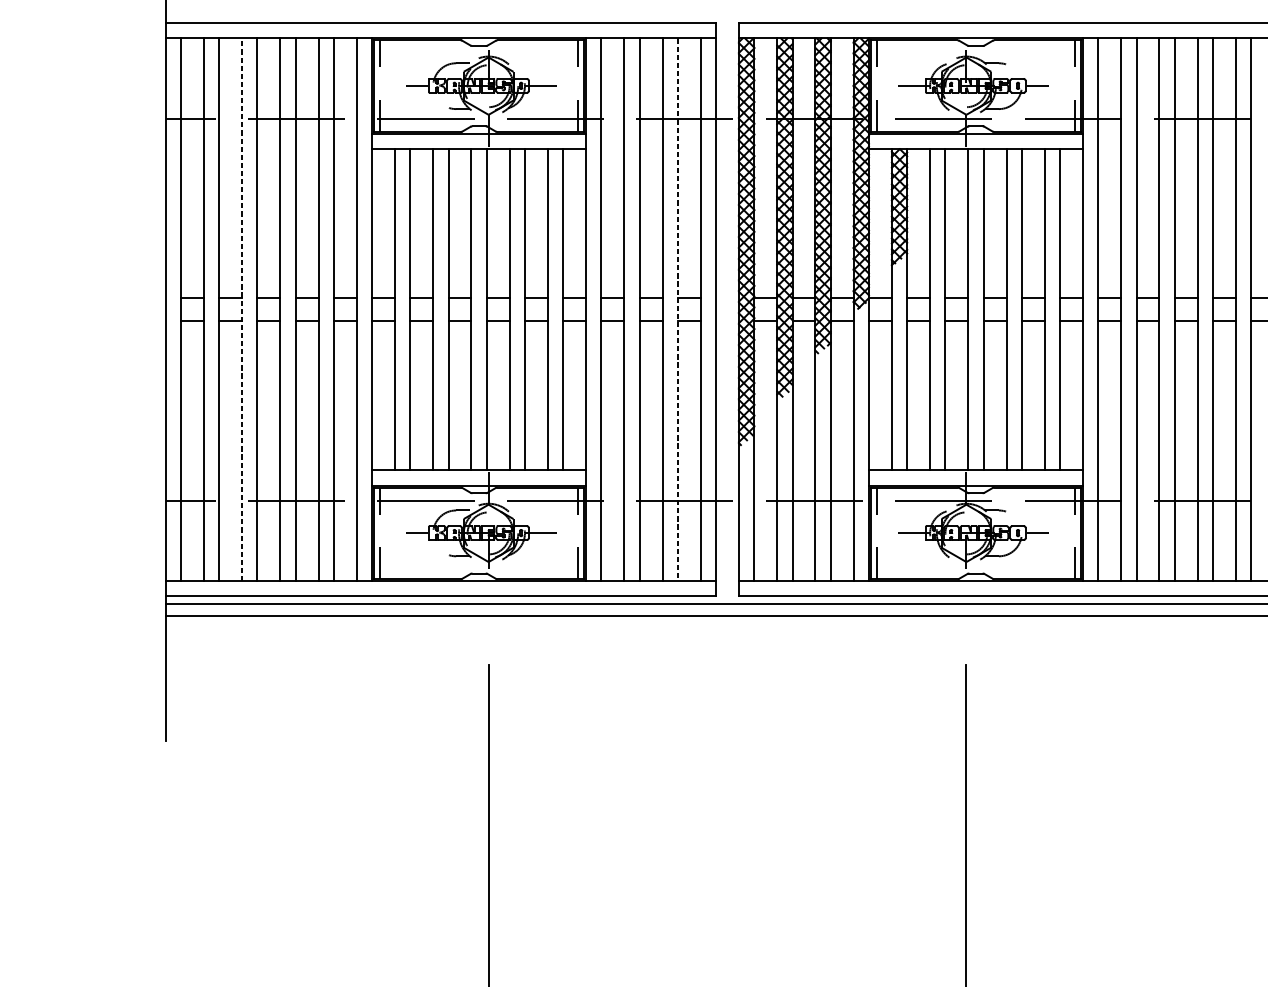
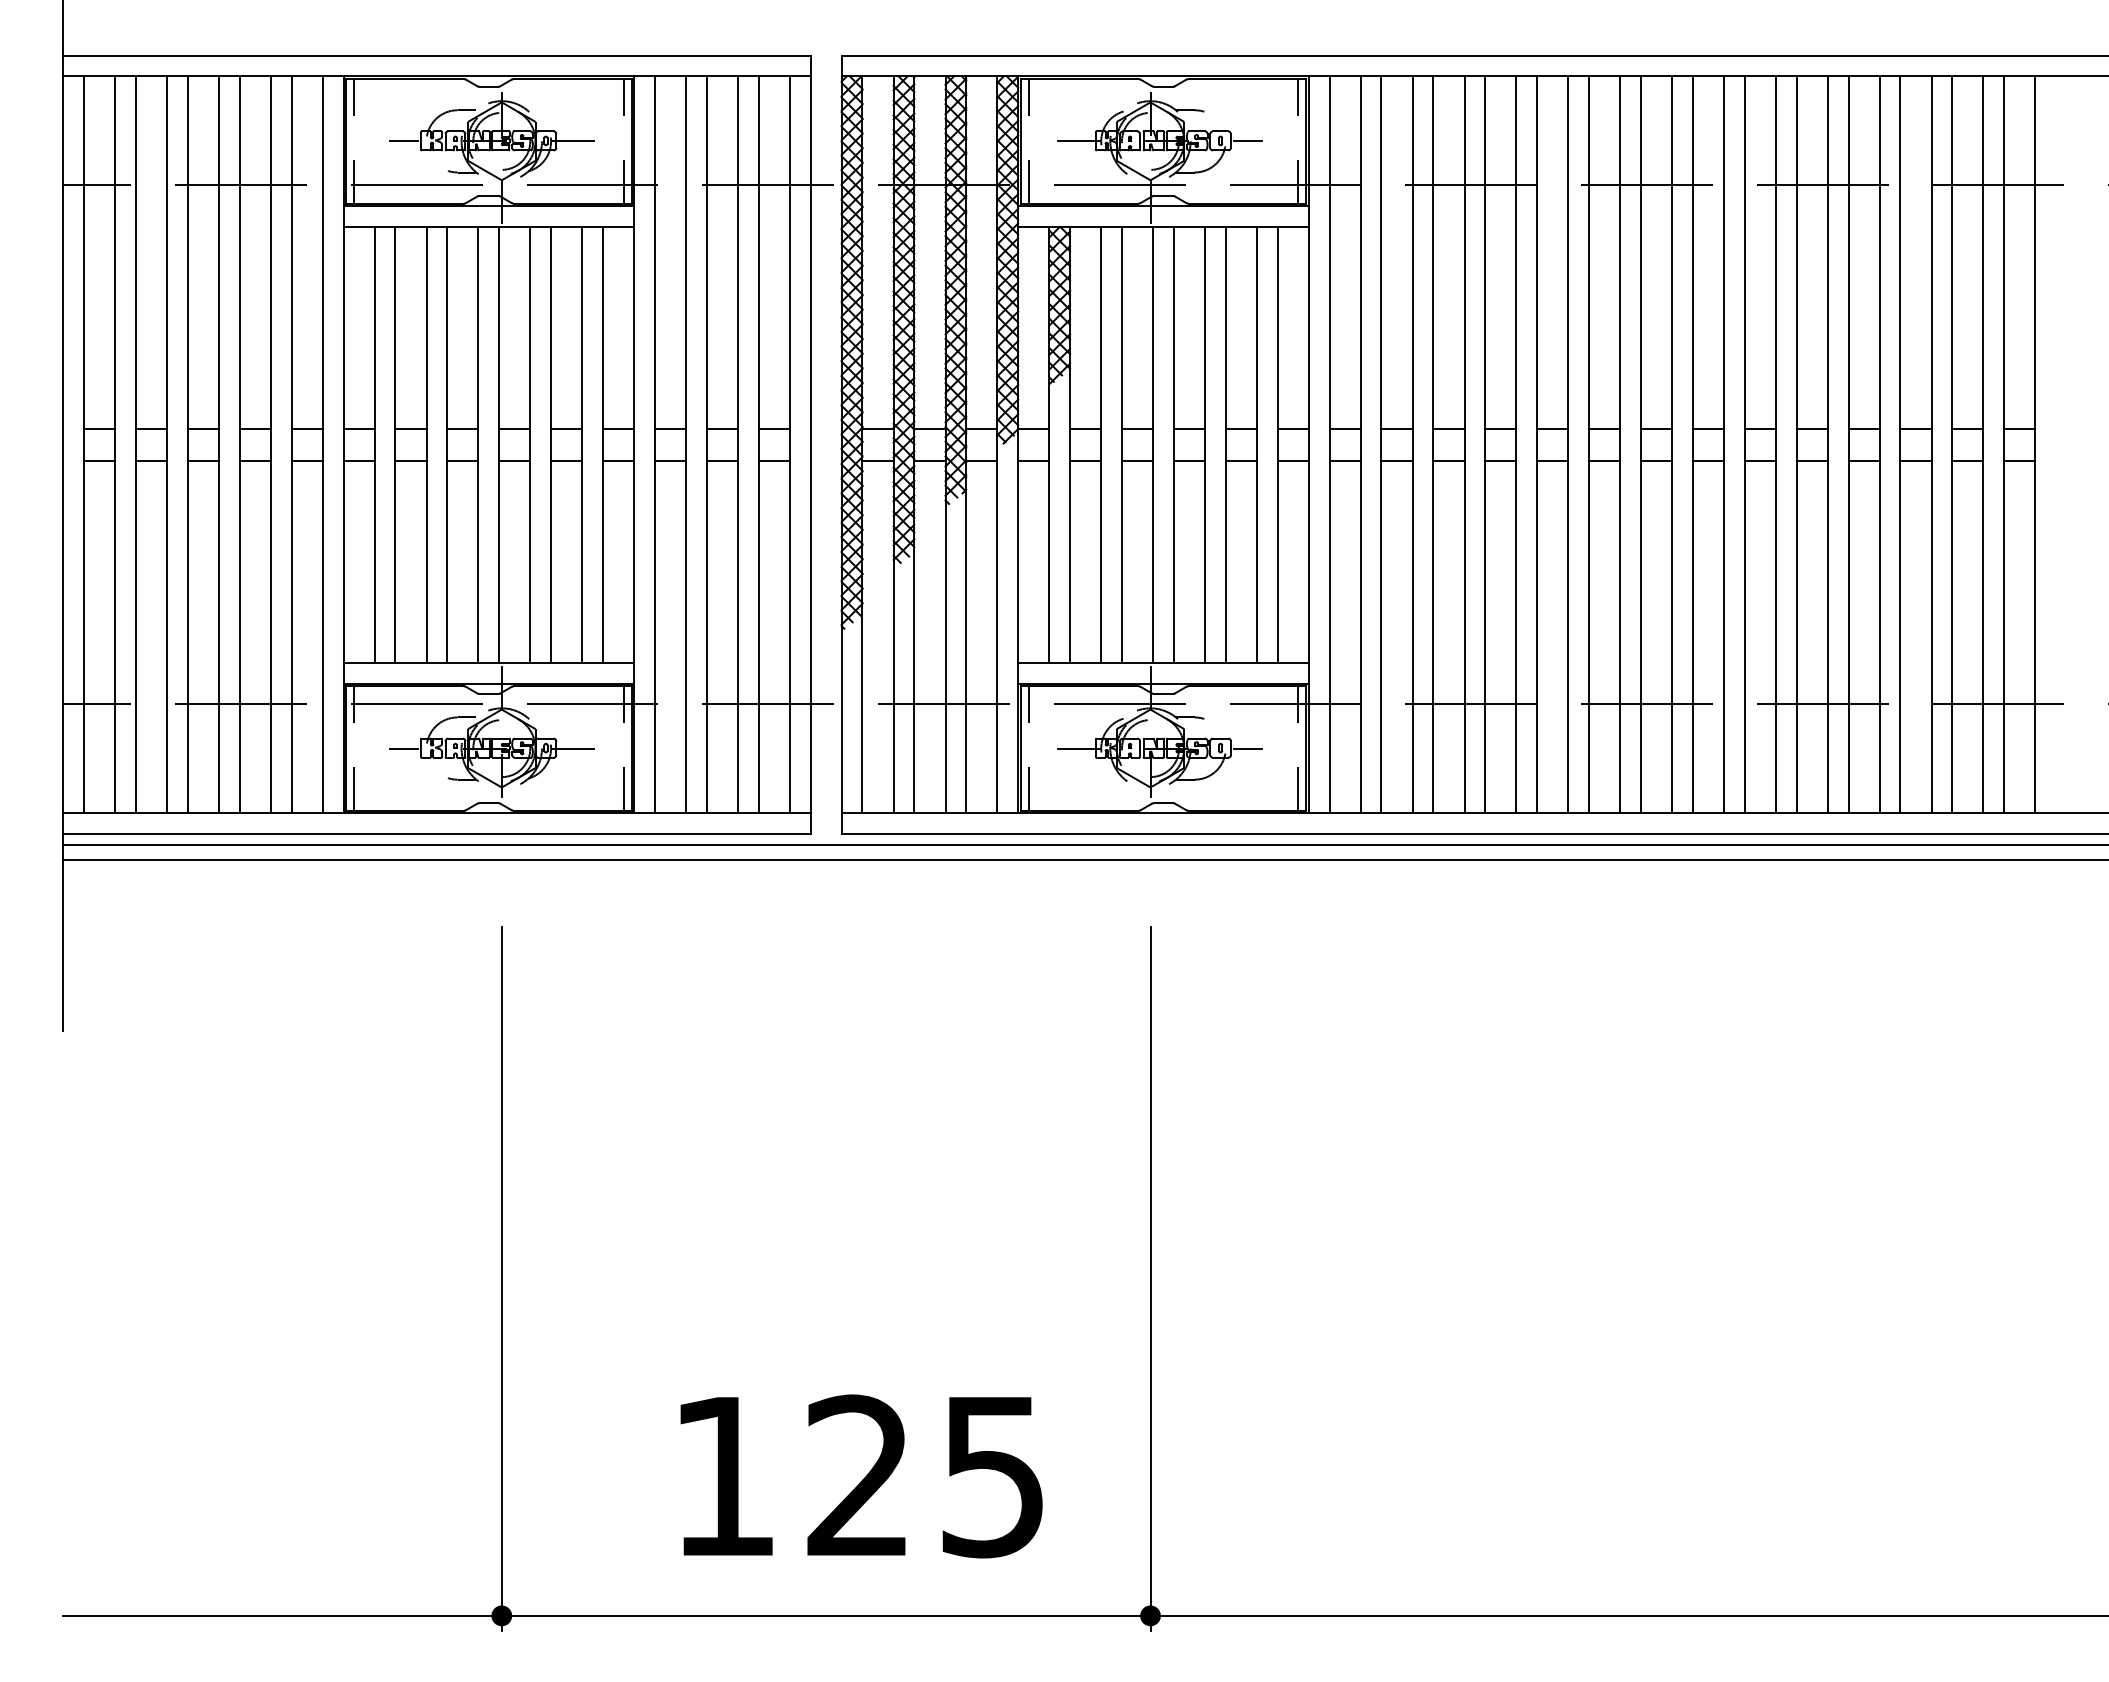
line: (242, 309) -> (167, 444), dashed -> solid
line: (677, 310) -> (758, 445), dashed -> solid

